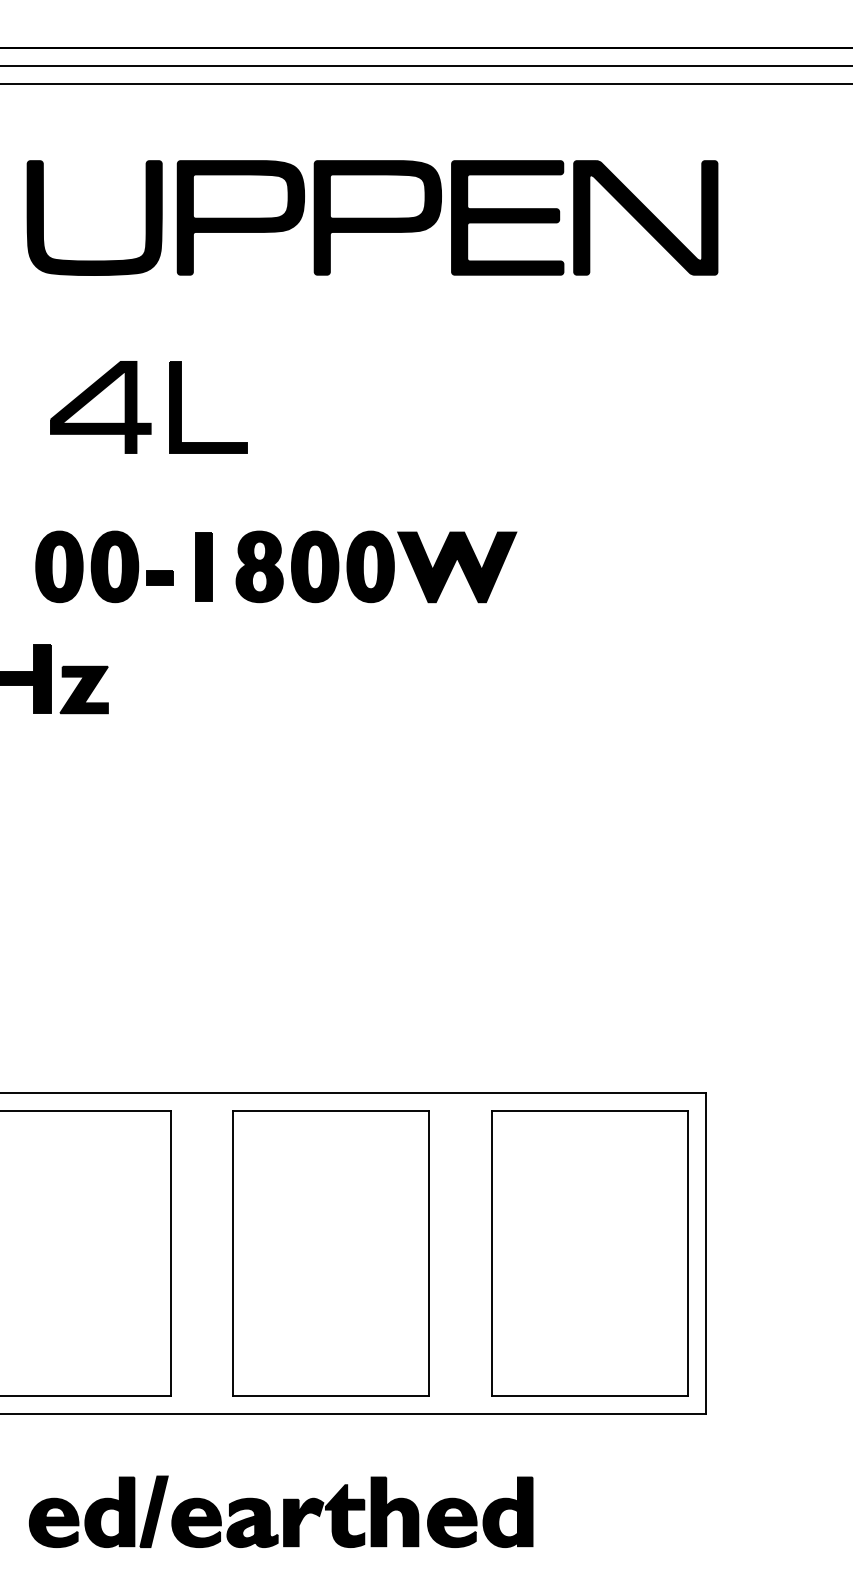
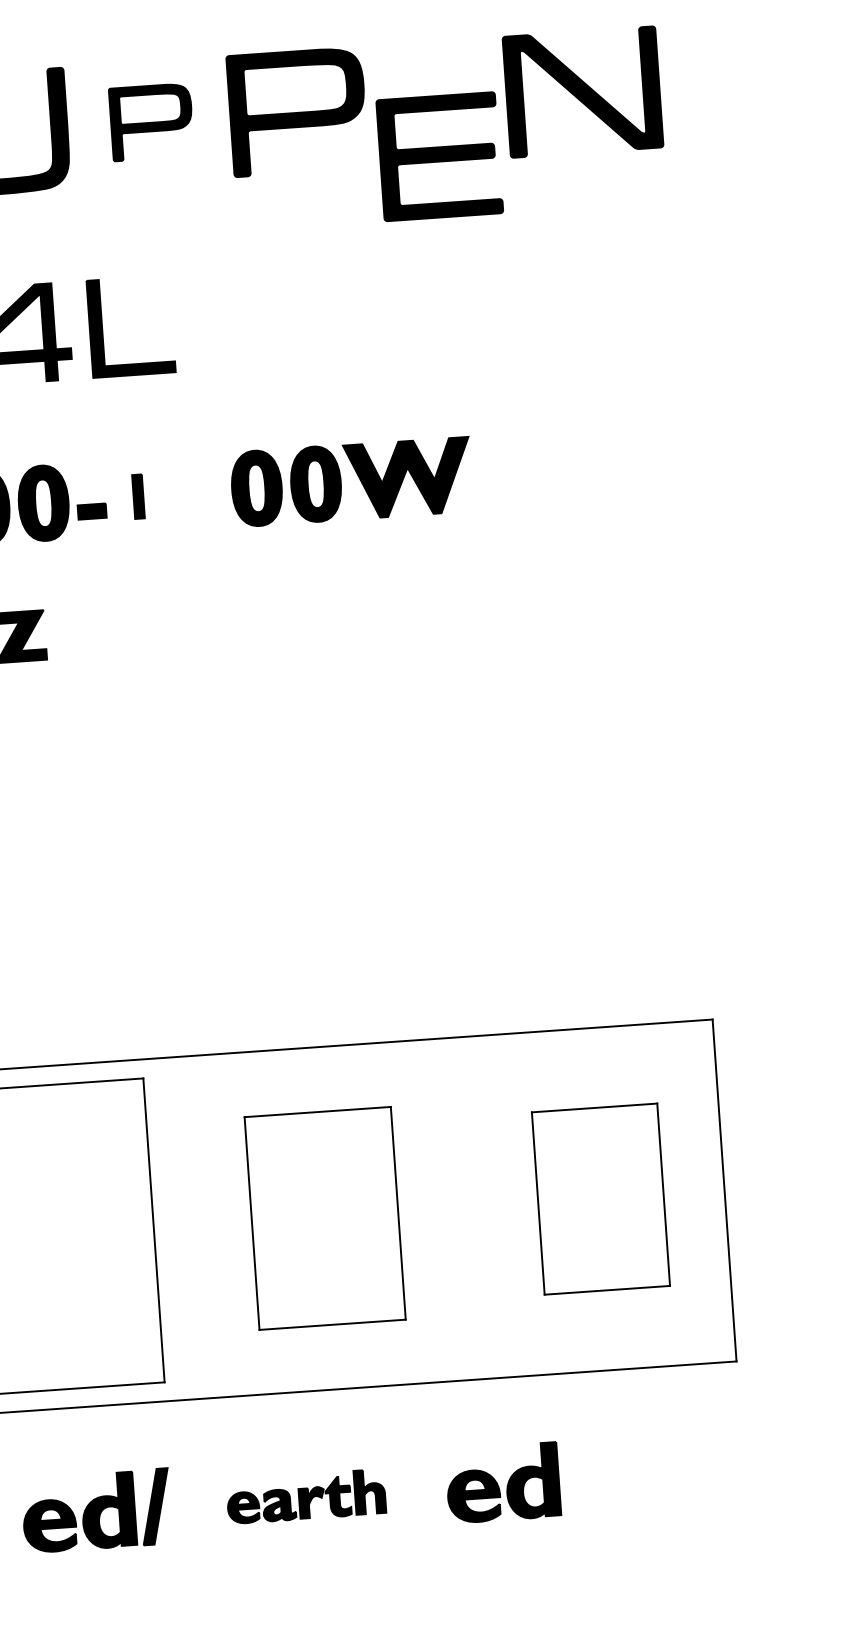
part: (240, 217) -> (151, 121), size x0.6
part: (507, 217) -> (439, 156), moved
part: (203, 566) -> (137, 496), size x0.6
part: (259, 566) -> (197, 492), removed
part: (330, 1253) -> (324, 1218), size x0.7
part: (589, 1253) -> (600, 1199), size x0.6
part: (295, 1511) -> (306, 1495), size x0.6

